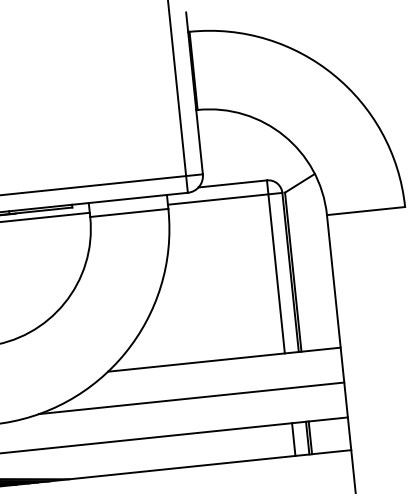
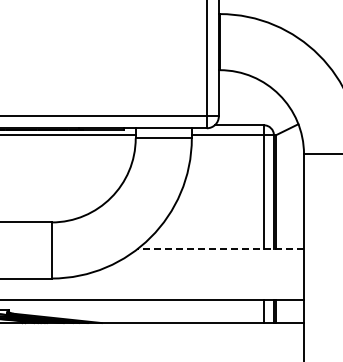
line: (224, 359) -> (220, 249), solid -> dashed
line: (191, 398) -> (194, 274), removed

